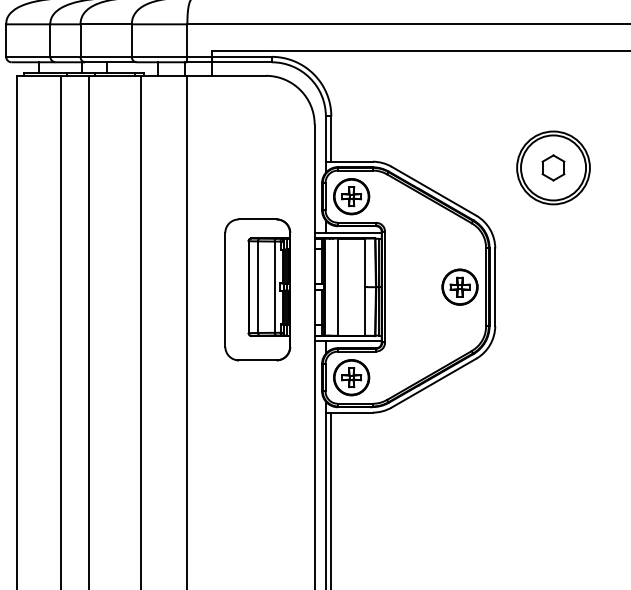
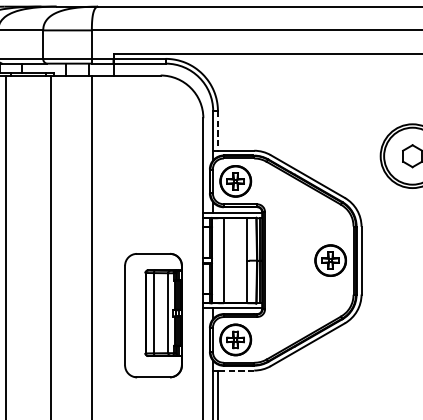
line: (331, 139) -> (218, 131), solid -> dashed
part: (257, 289) -> (153, 315), moved
line: (352, 412) -> (236, 370), solid -> dashed

